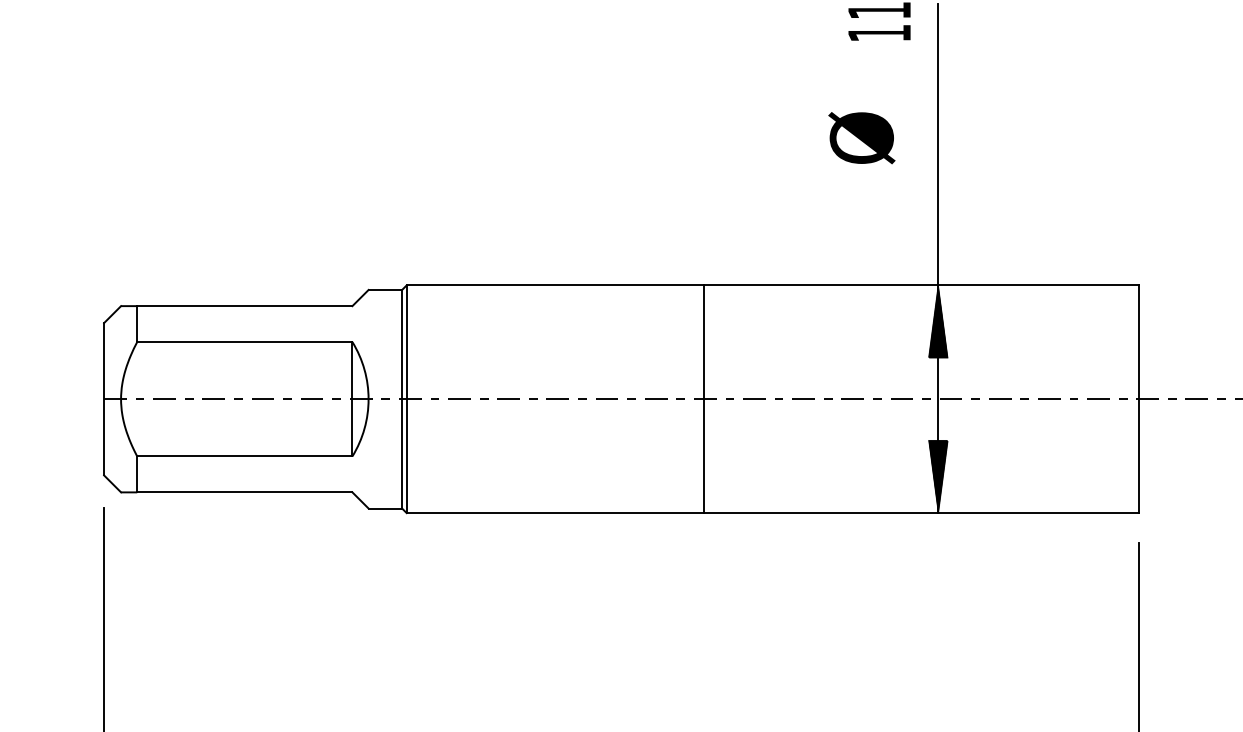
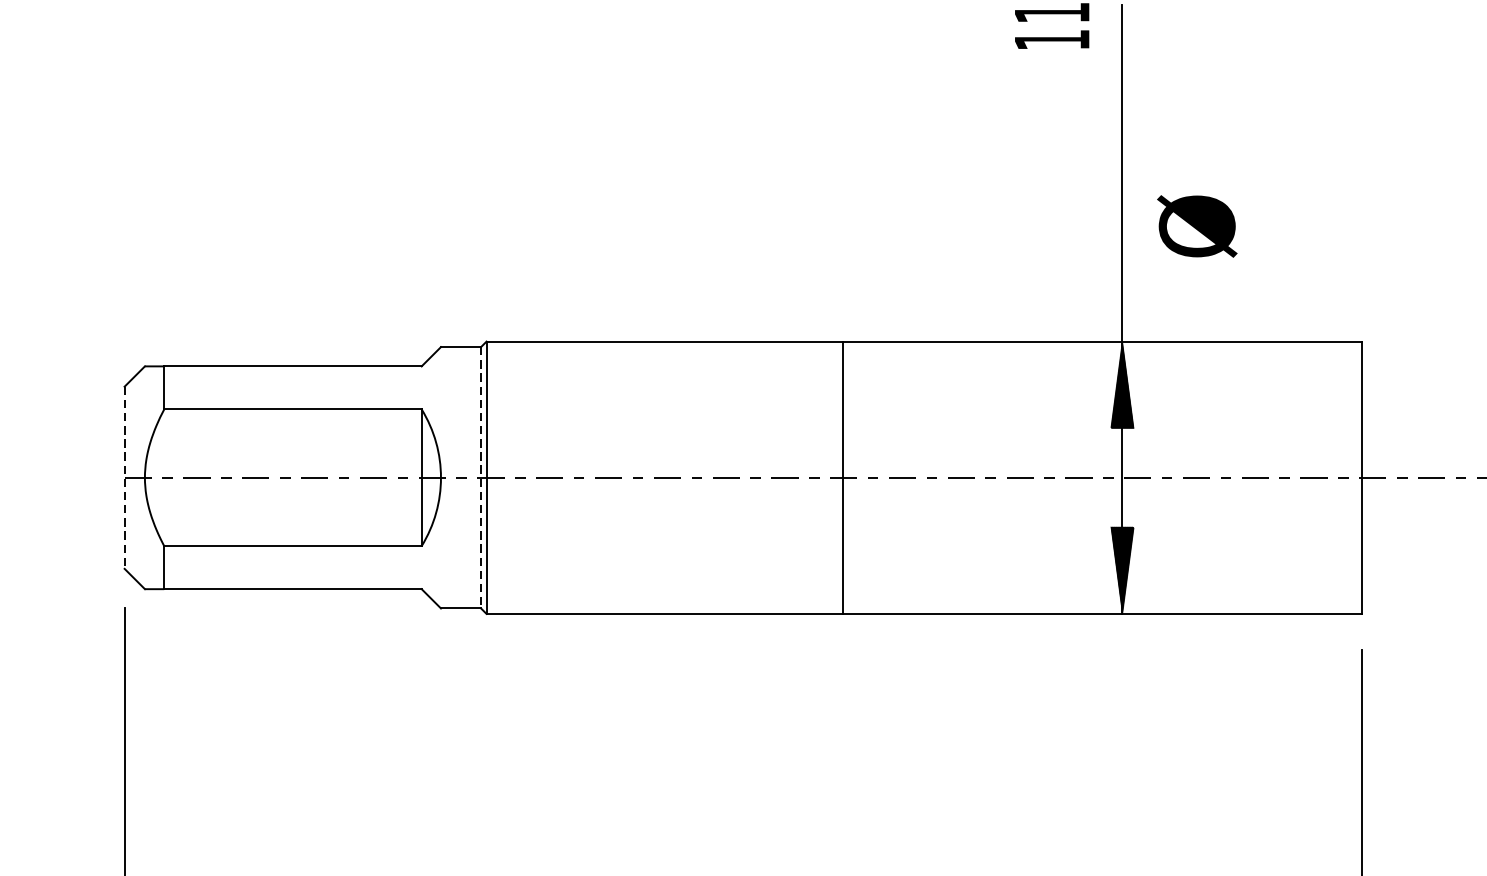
text: (861, 138) -> (1196, 226), moved
line: (104, 399) -> (125, 478), solid -> dashed
line: (402, 399) -> (481, 478), solid -> dashed

